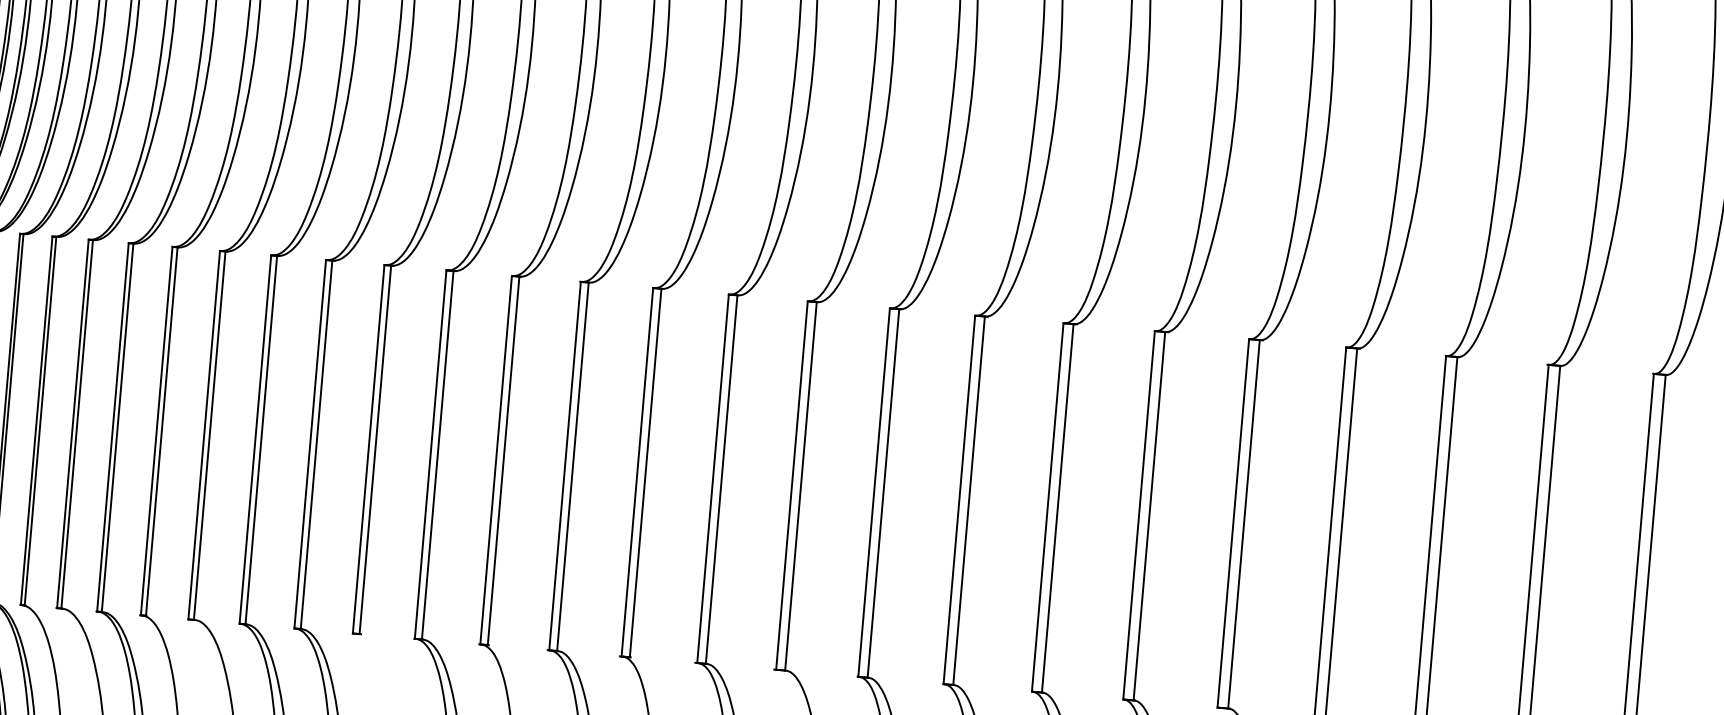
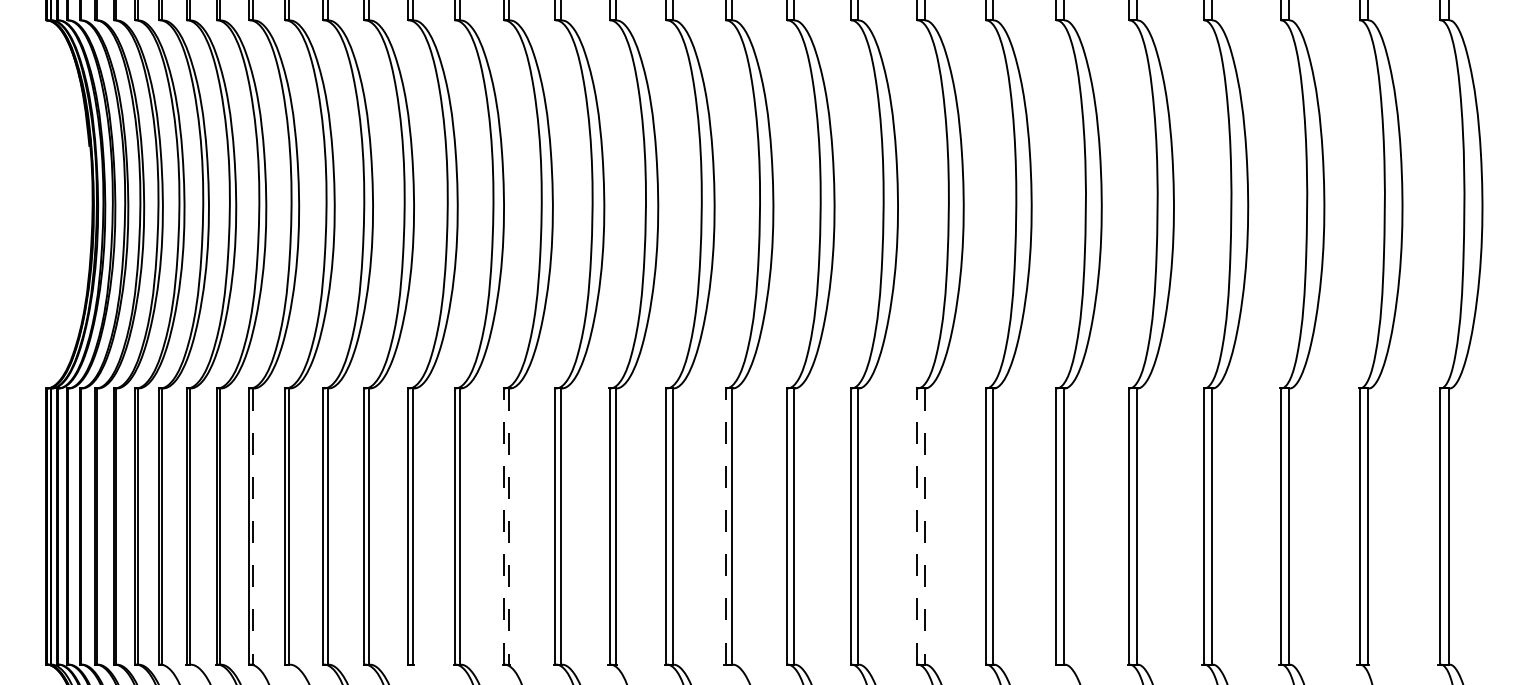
line: (162, 432) -> (253, 527), solid -> dashed
line: (495, 460) -> (503, 526), solid -> dashed
line: (503, 462) -> (509, 527), solid -> dashed
line: (791, 485) -> (725, 526), solid -> dashed
line: (1048, 507) -> (917, 526), solid -> dashed
line: (1057, 509) -> (924, 527), solid -> dashed

